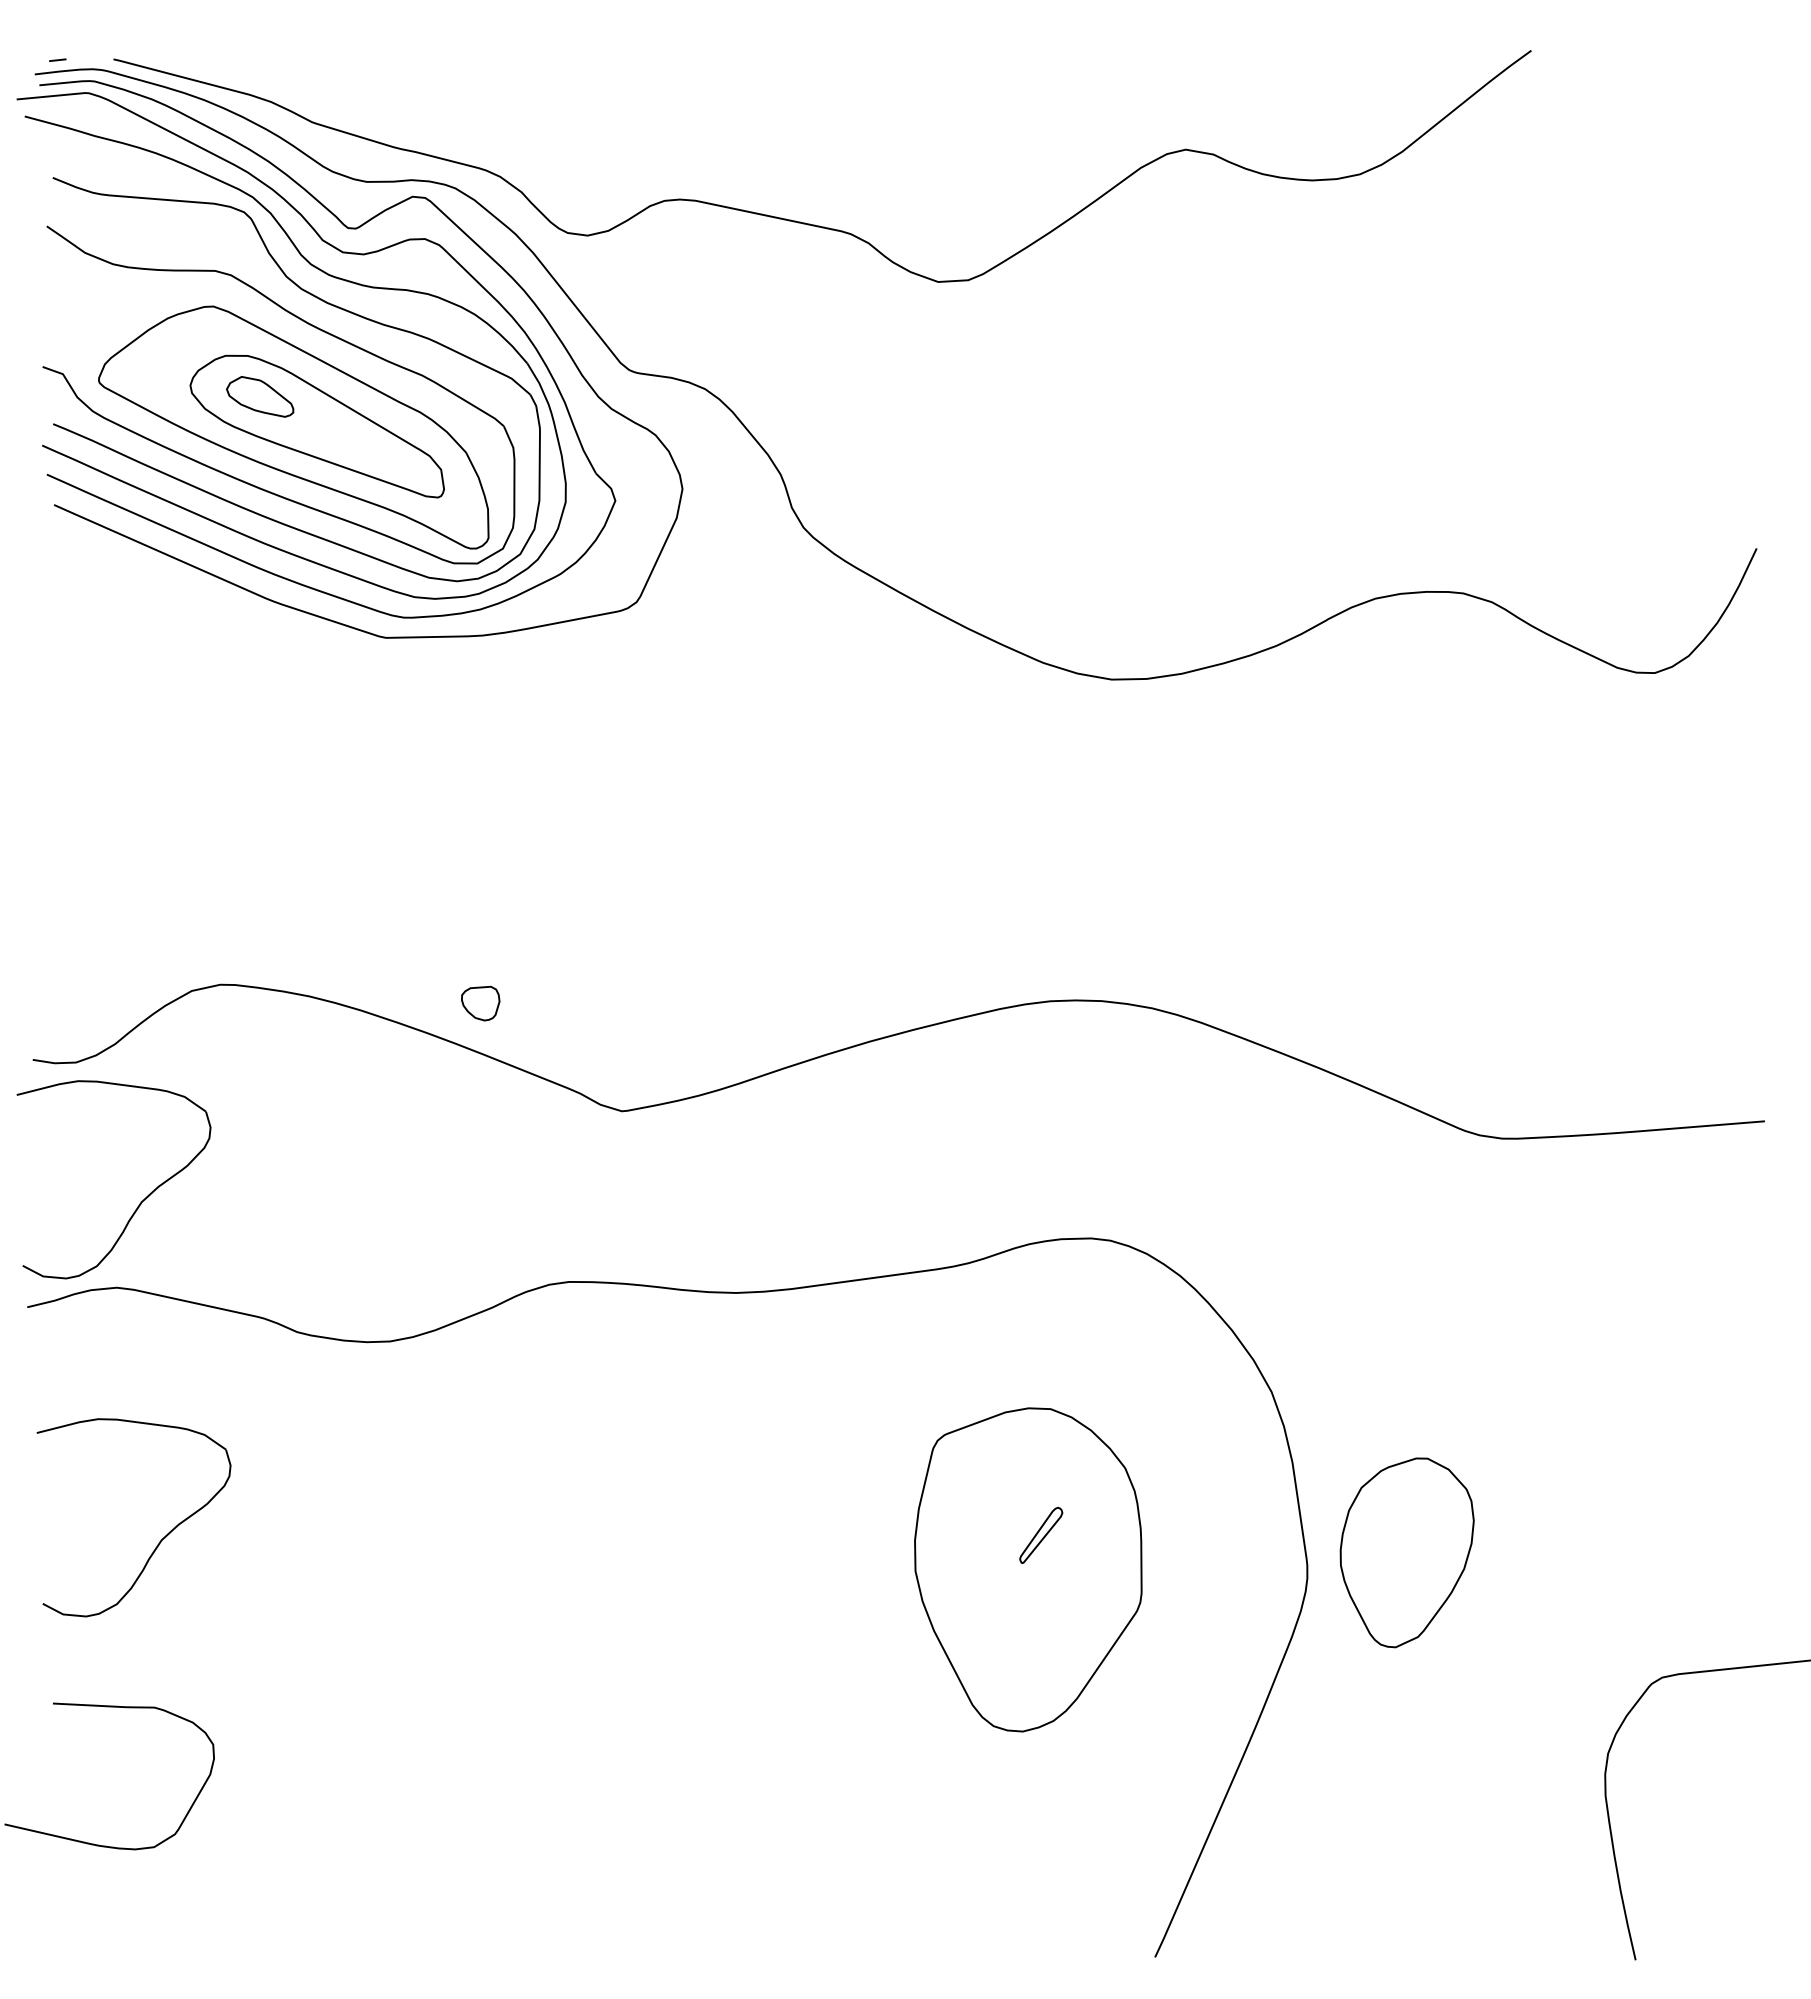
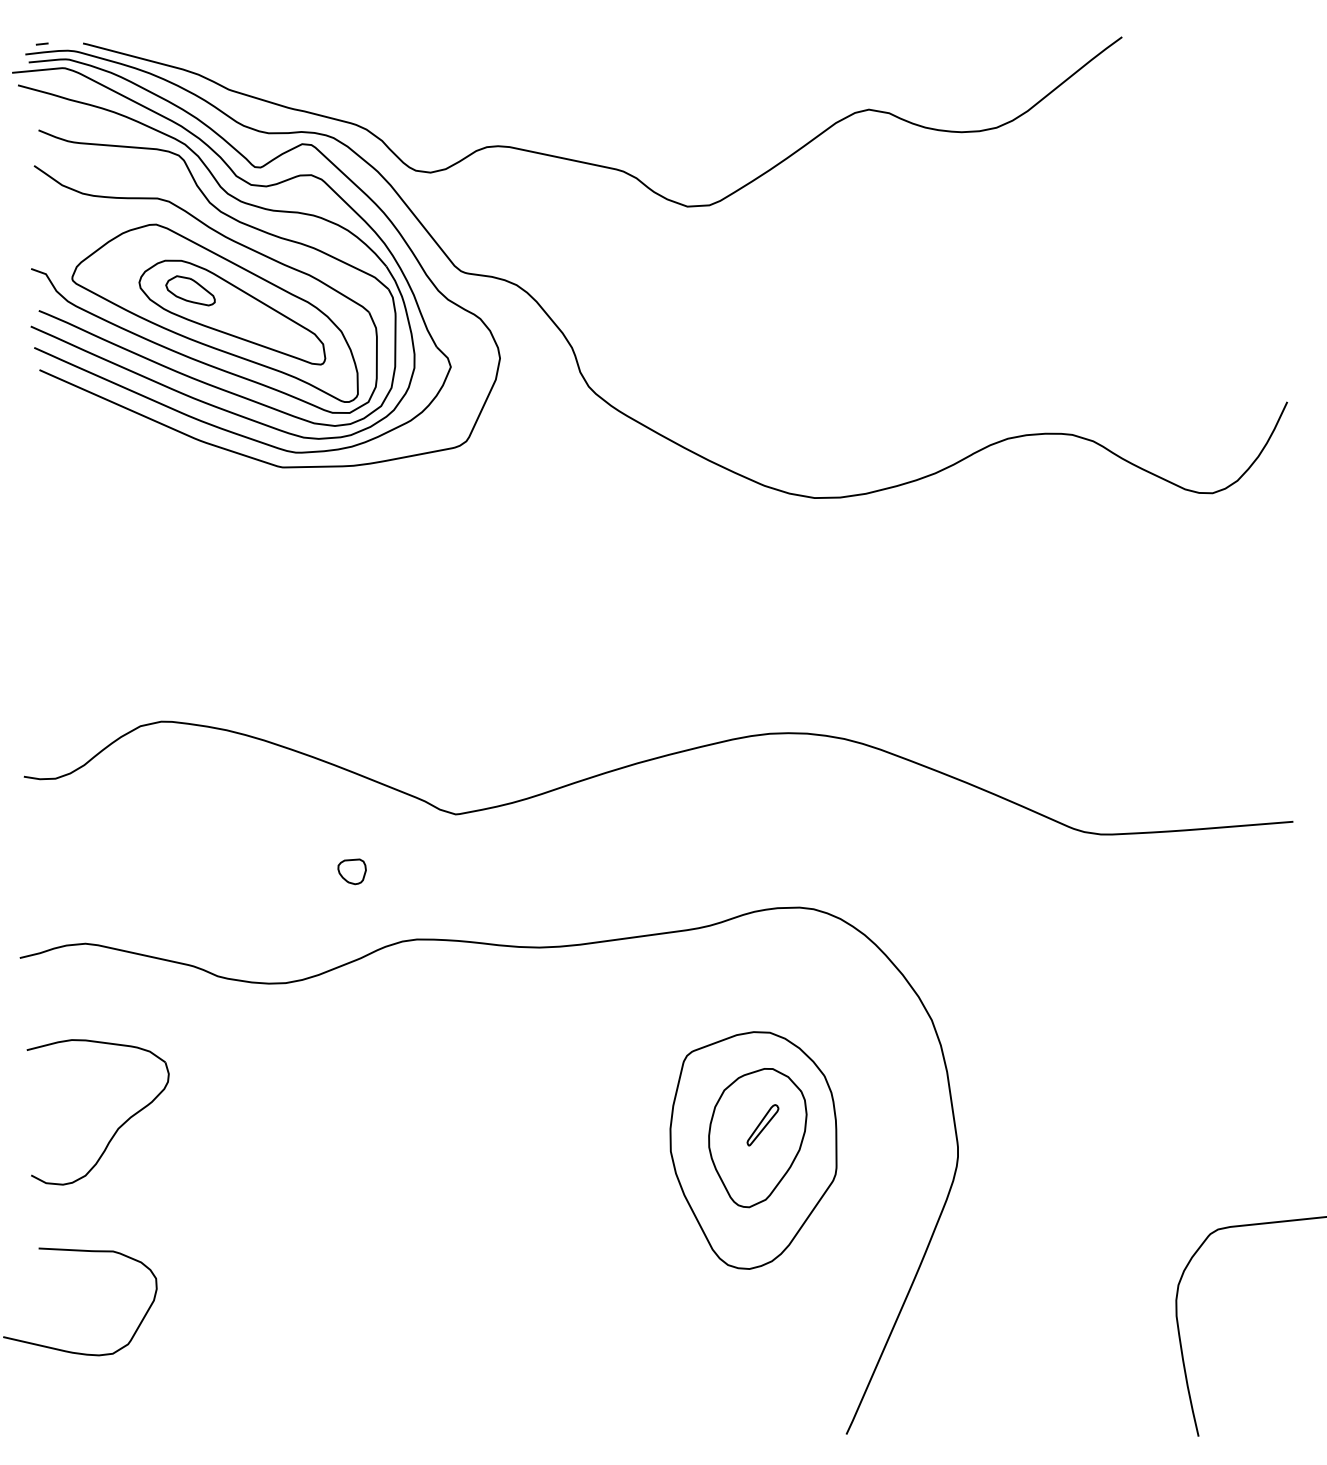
part: (480, 1003) -> (352, 871), moved
part: (139, 1203) -> (102, 882), removed
part: (1406, 1552) -> (757, 1137), moved

